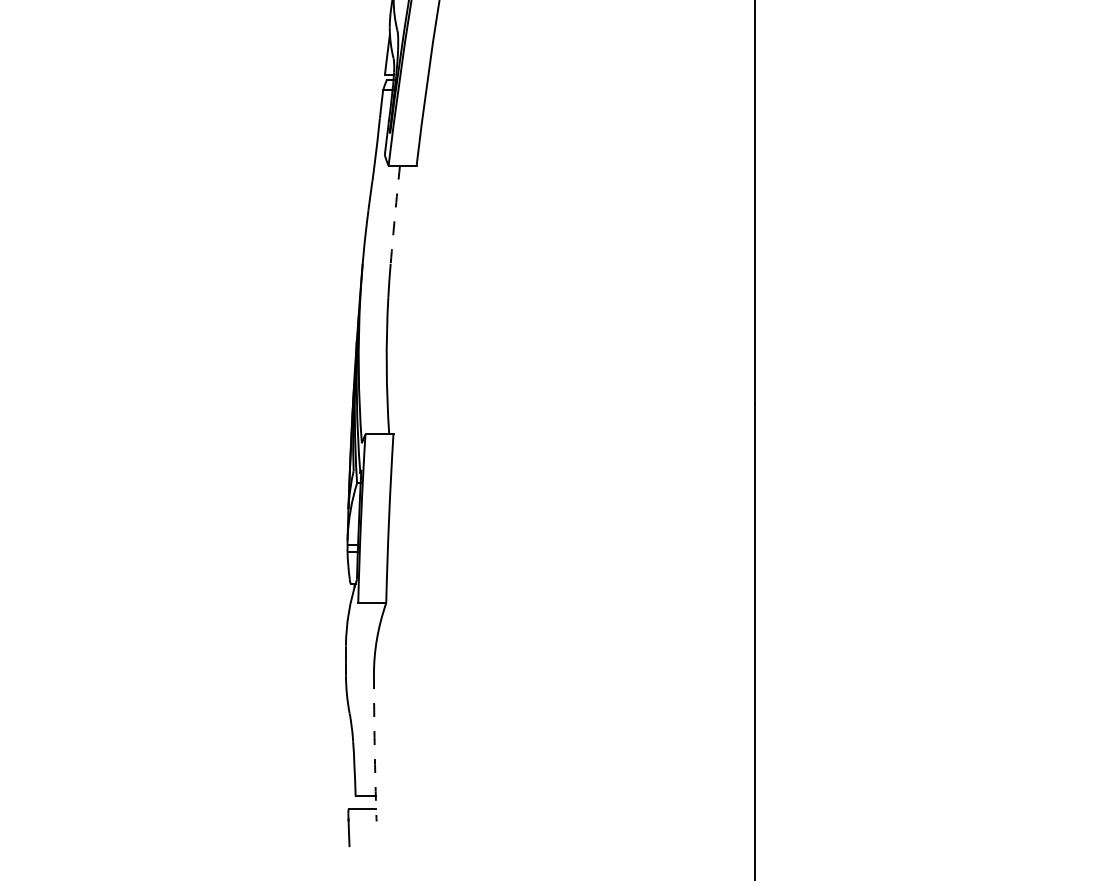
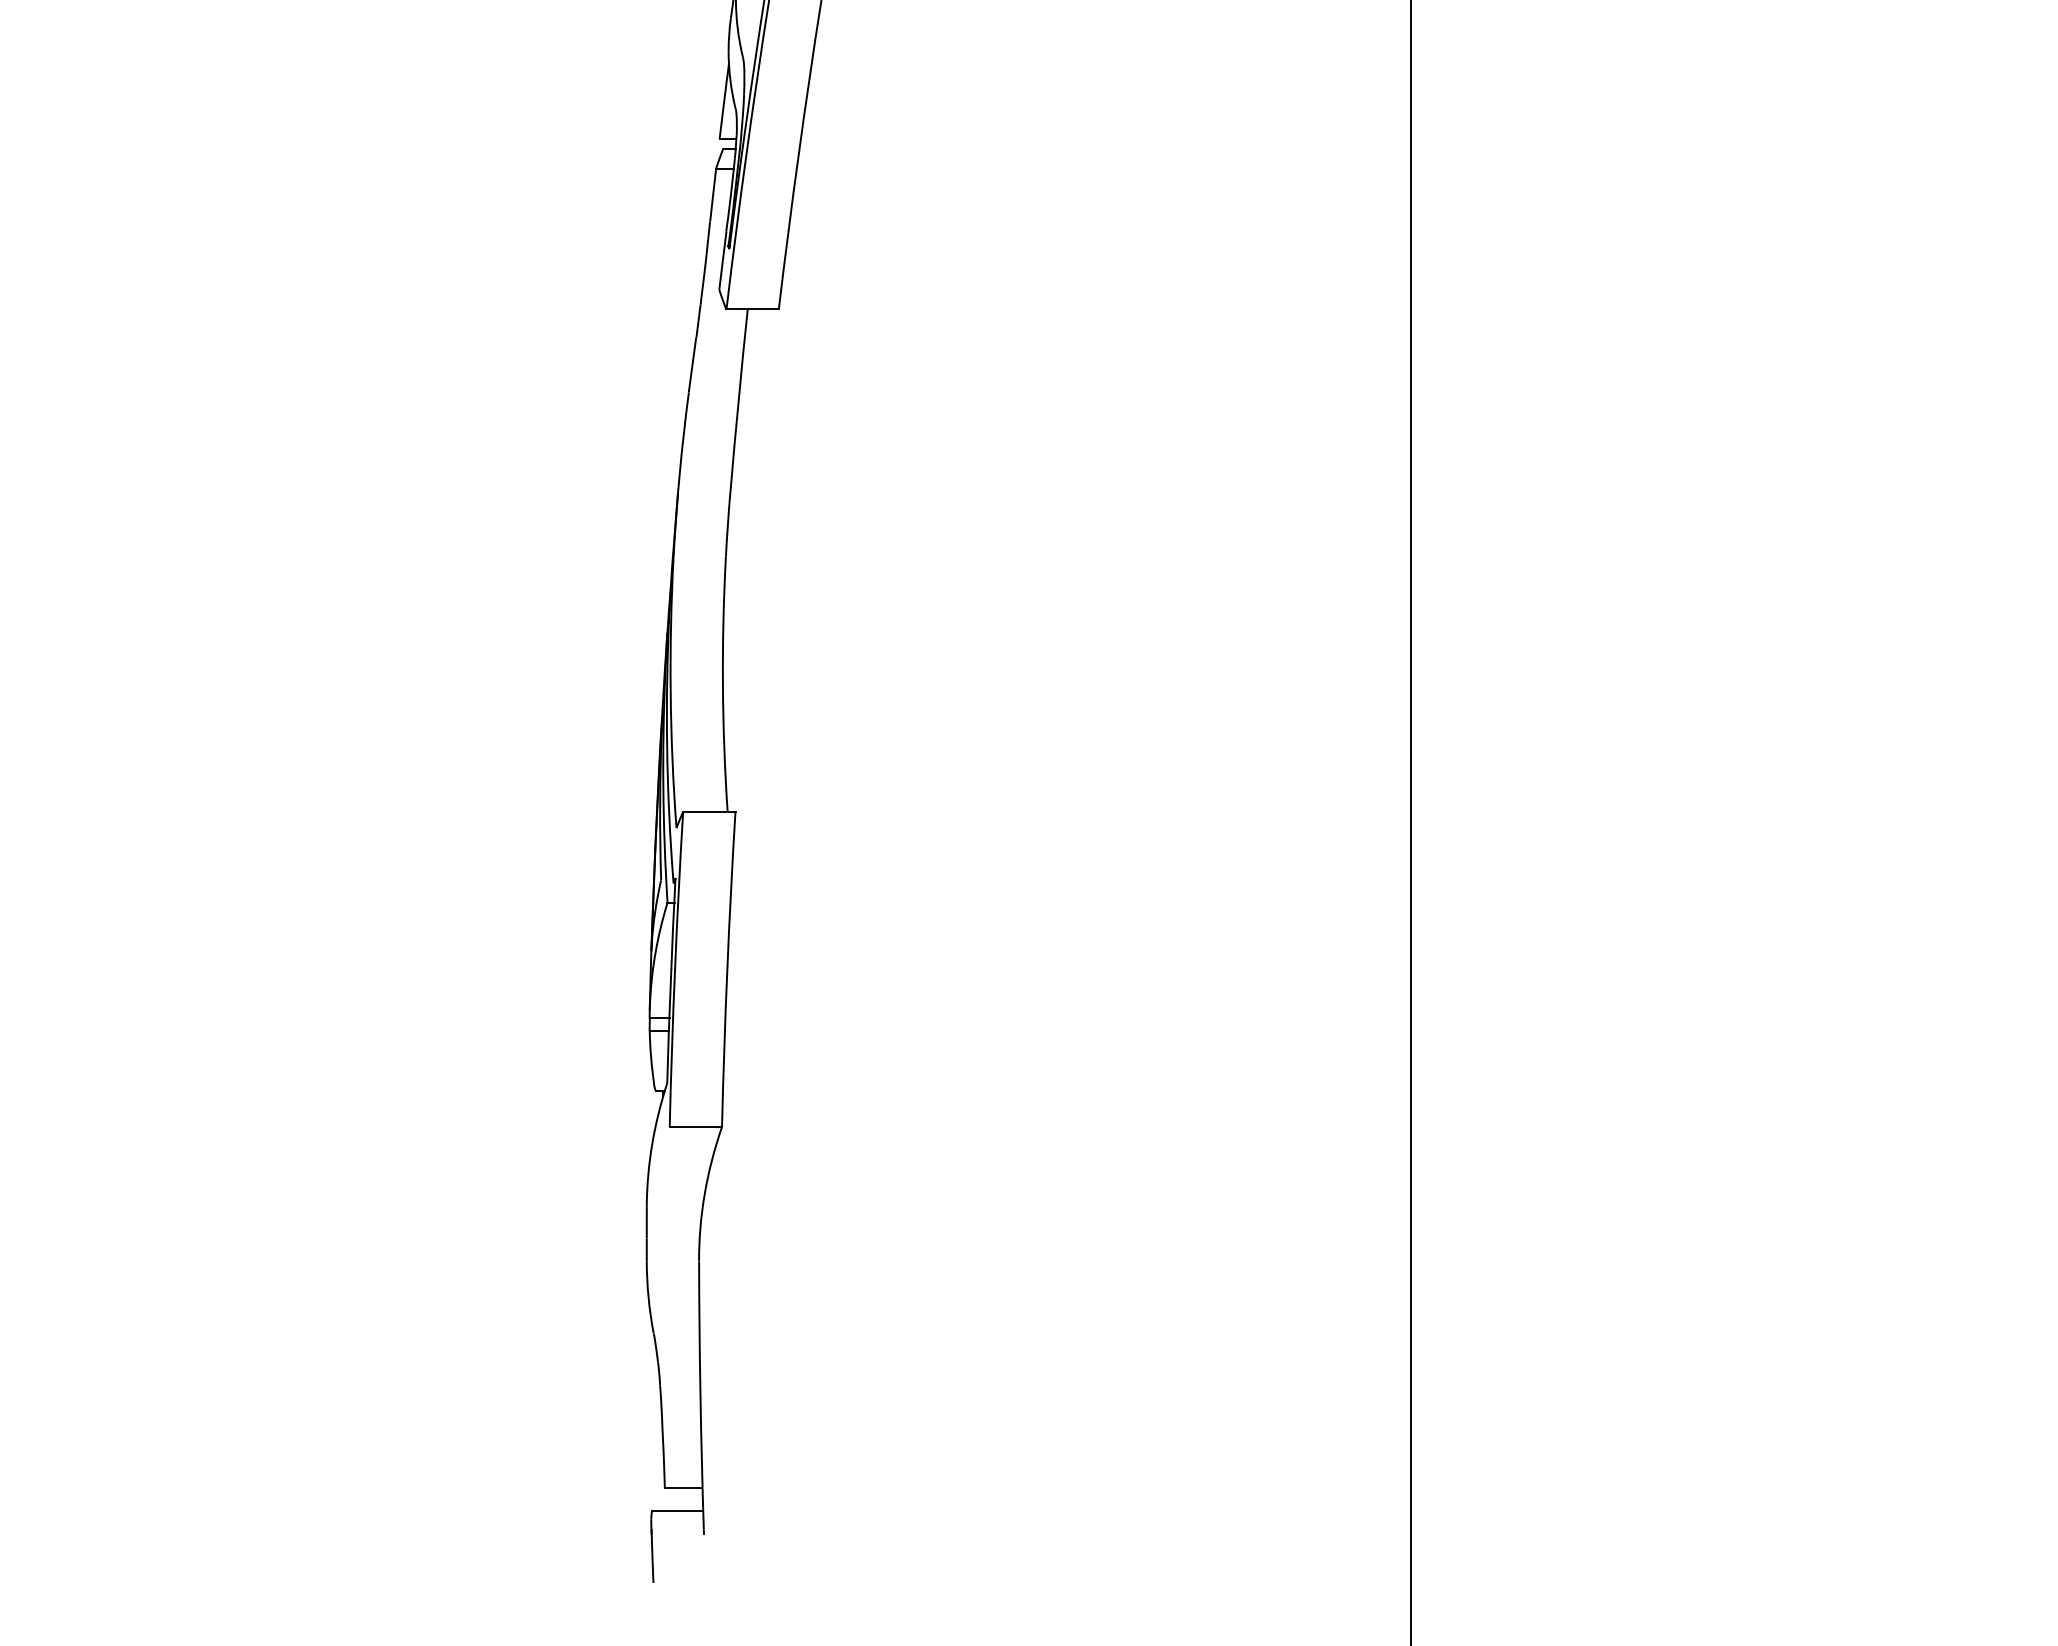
arc: (395, 214) -> (739, 400), dashed -> solid
arc: (374, 746) -> (700, 1394), dashed -> solid

